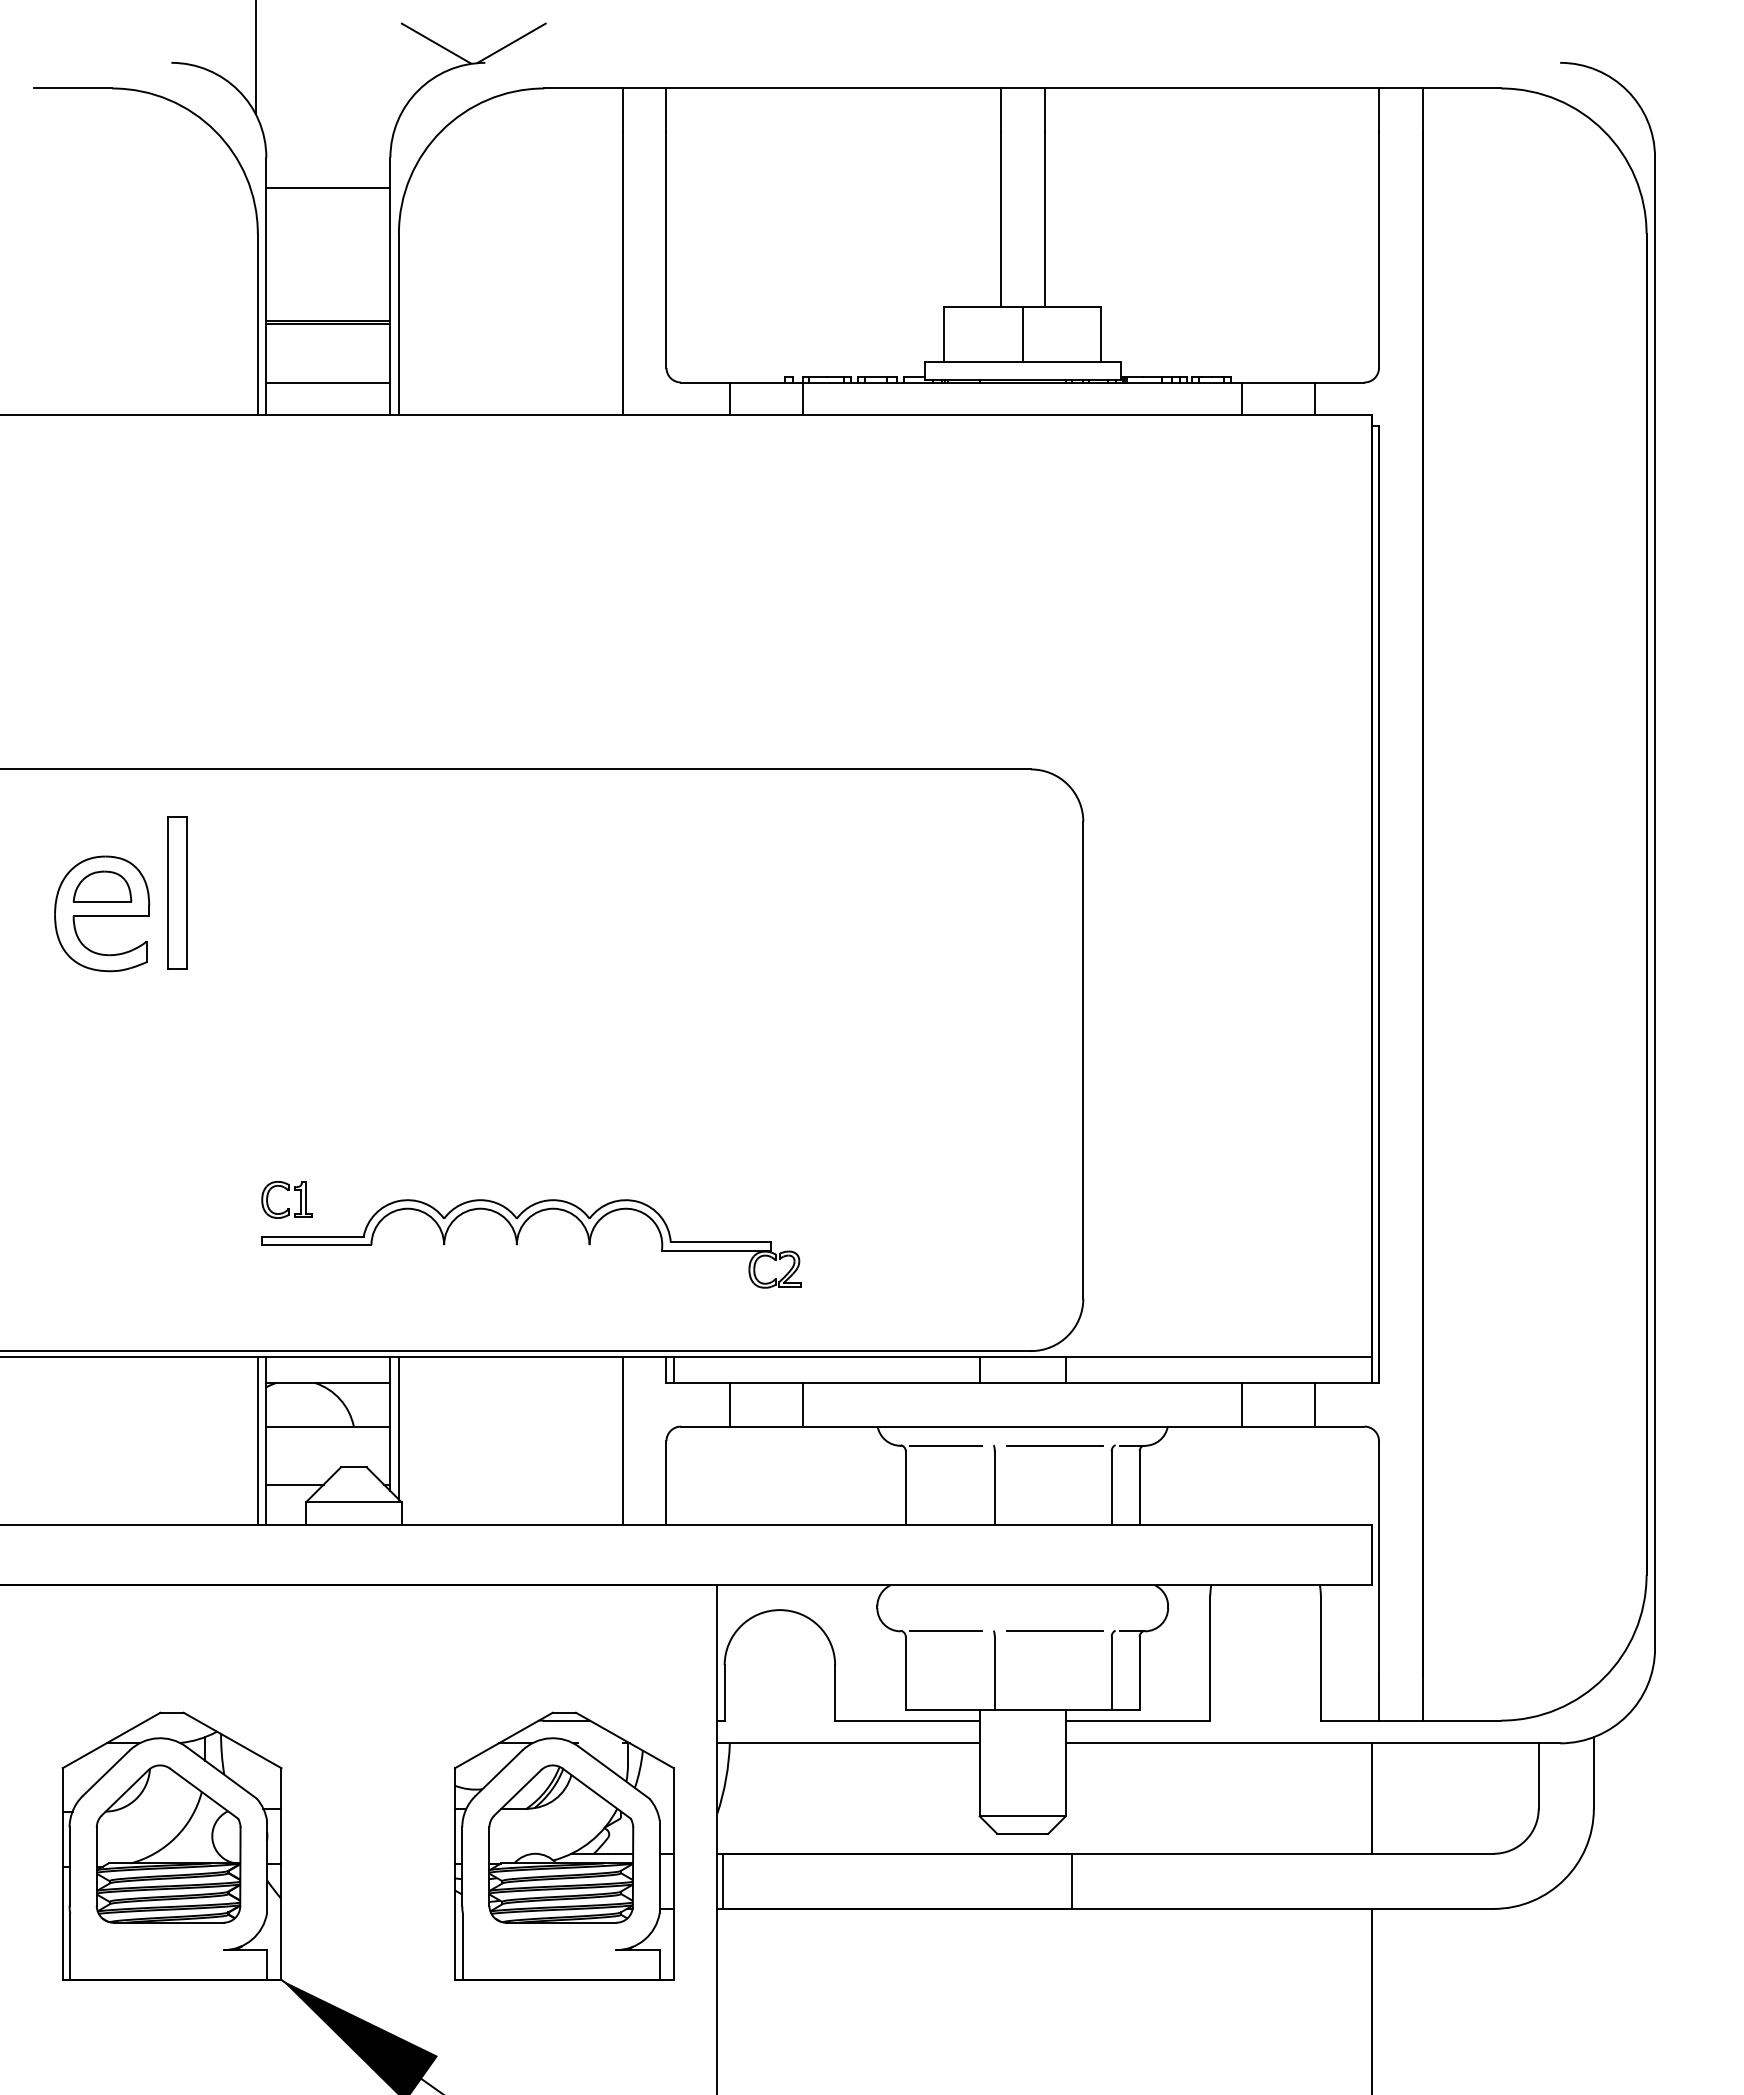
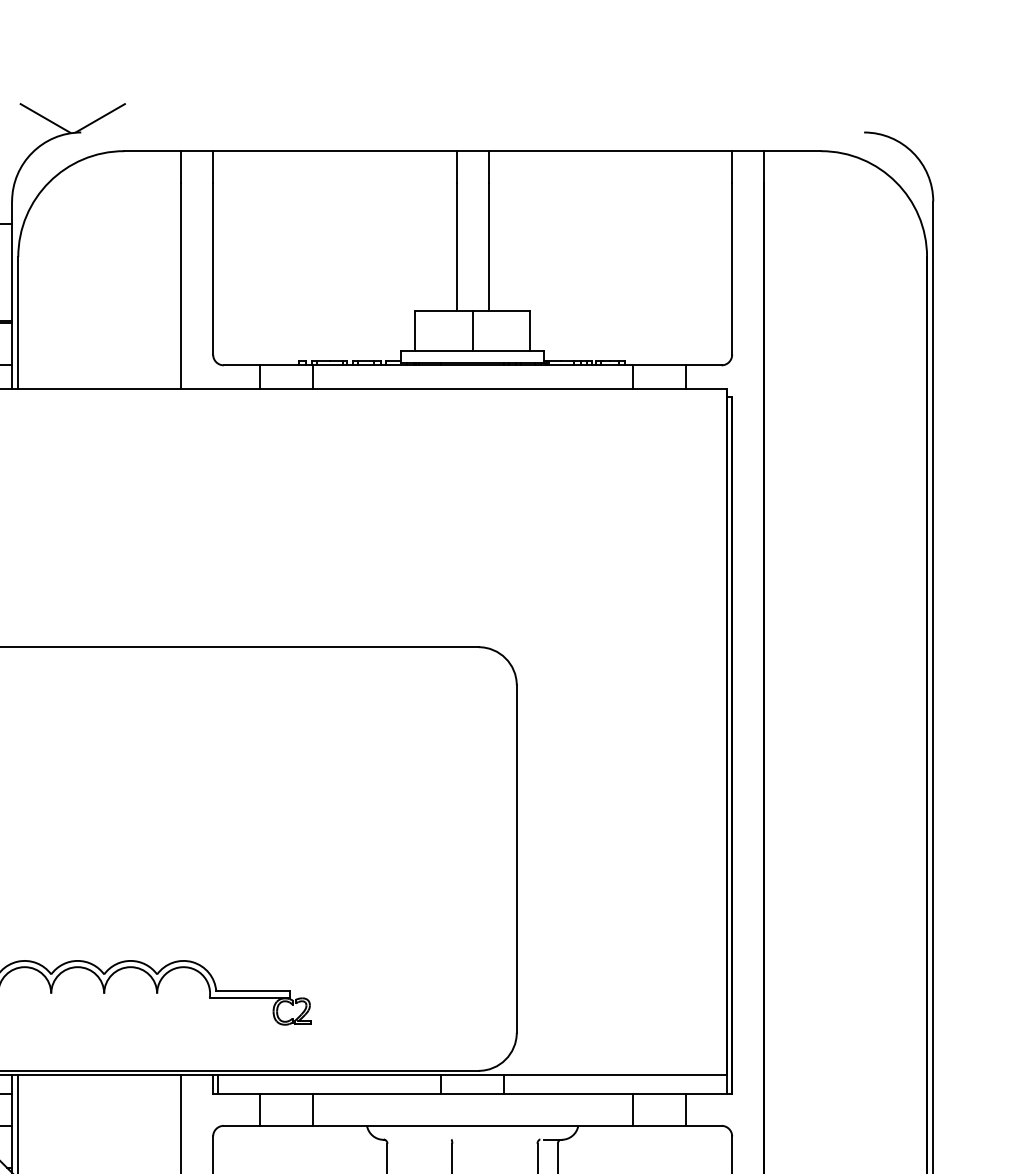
line: (946, 1445) -> (417, 1139), removed
line: (1054, 1445) -> (495, 1139), removed

